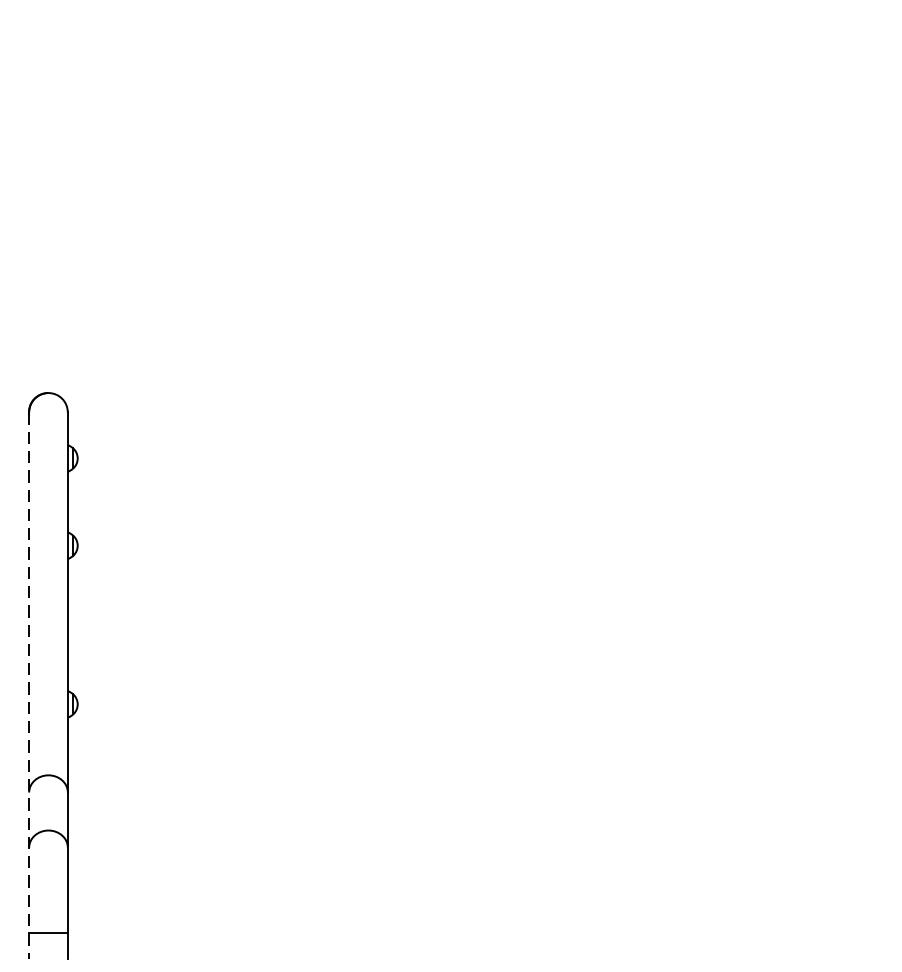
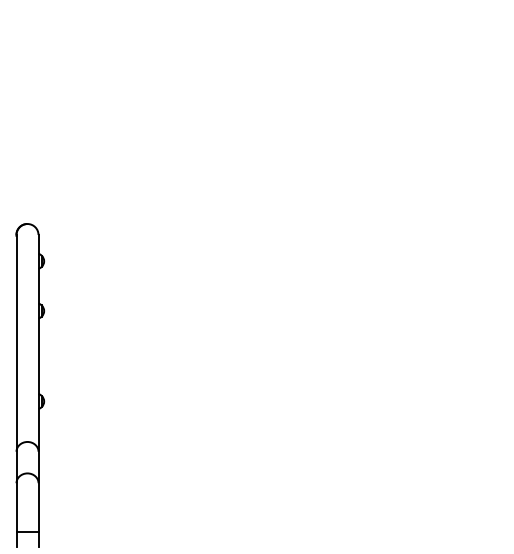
line: (29, 685) -> (16, 390), dashed -> solid

